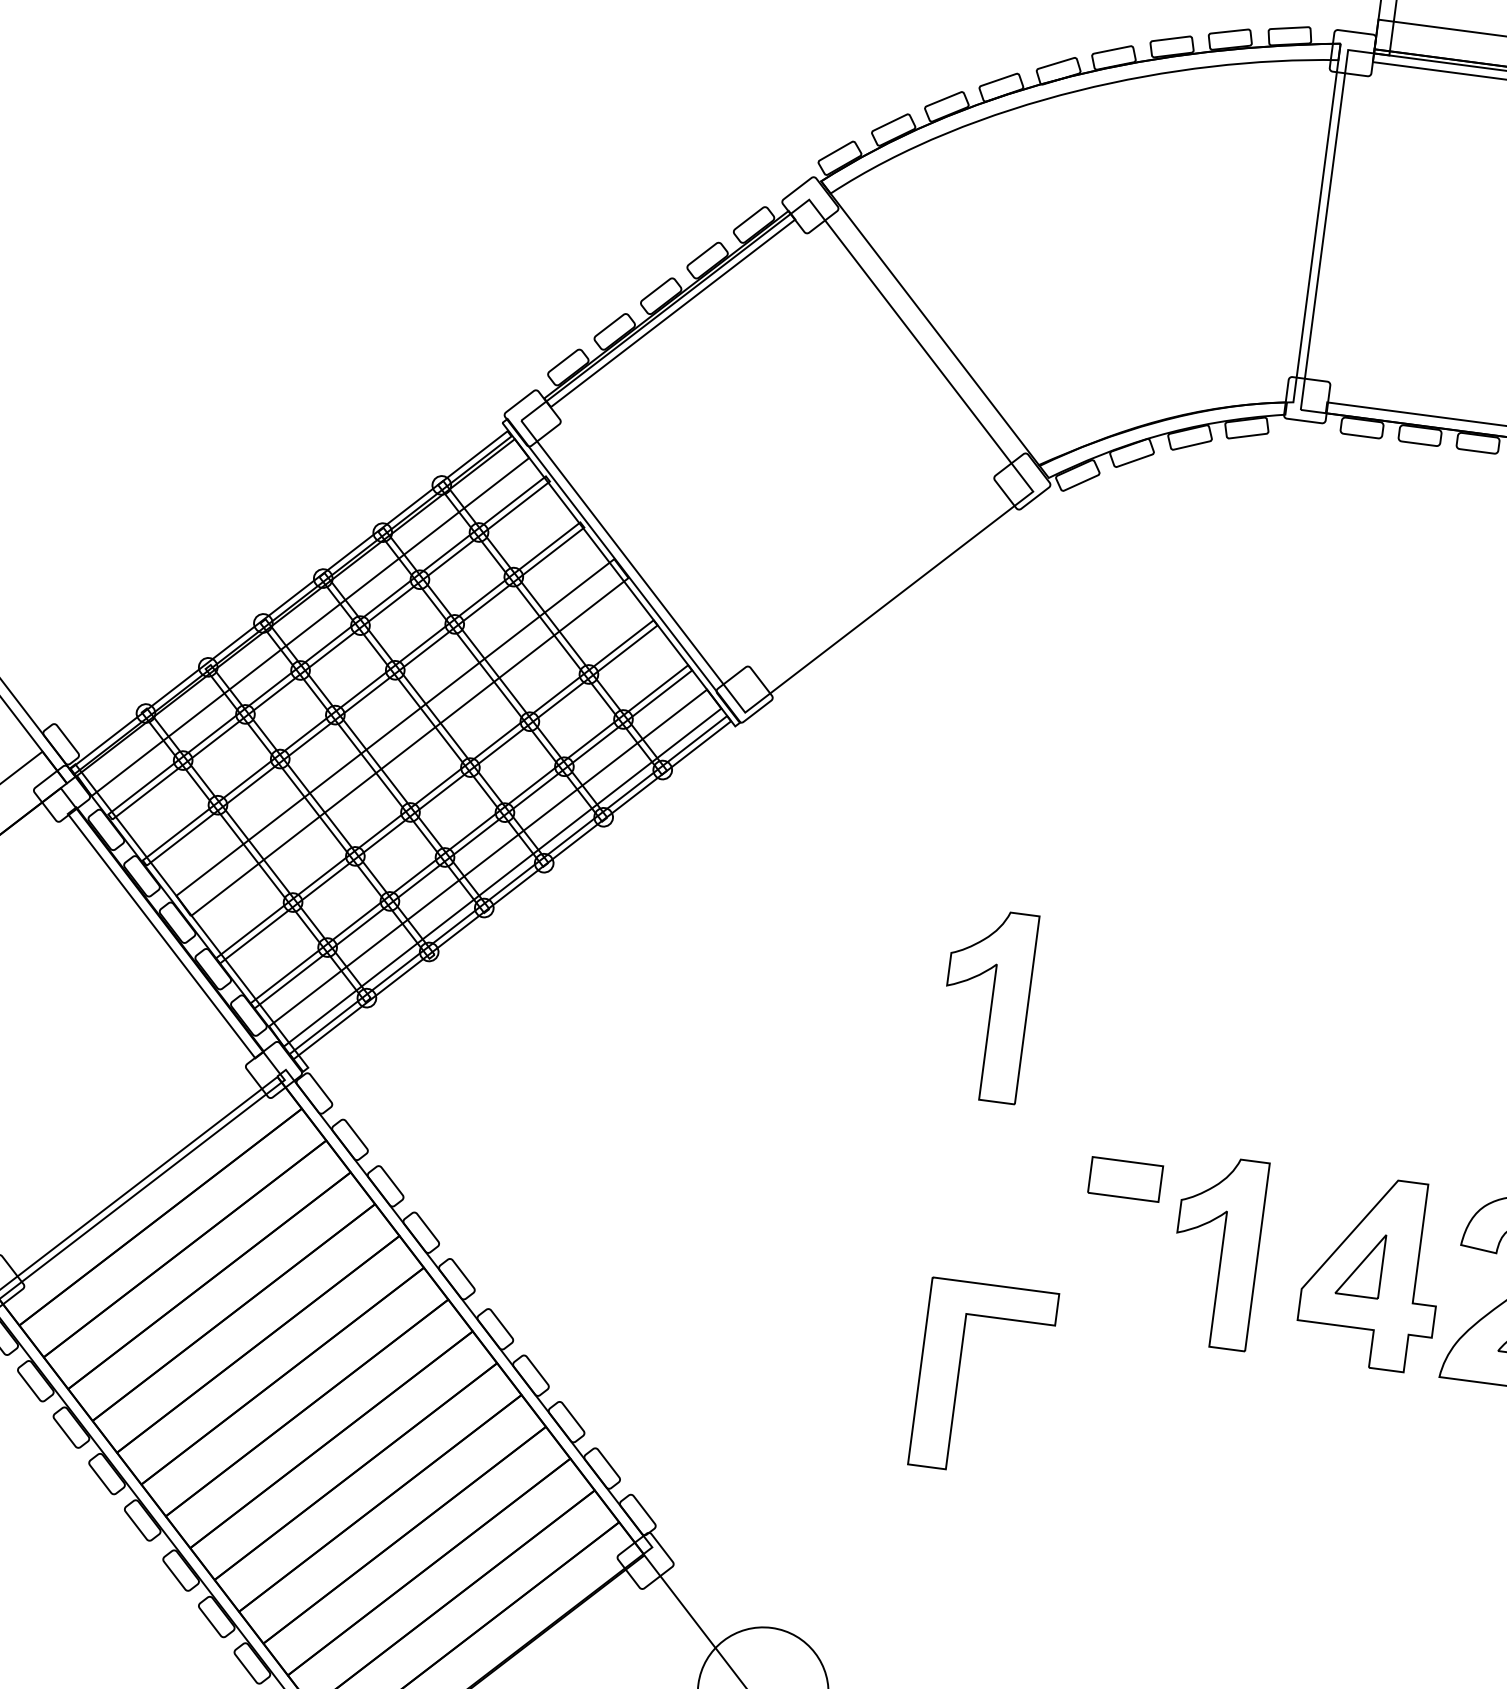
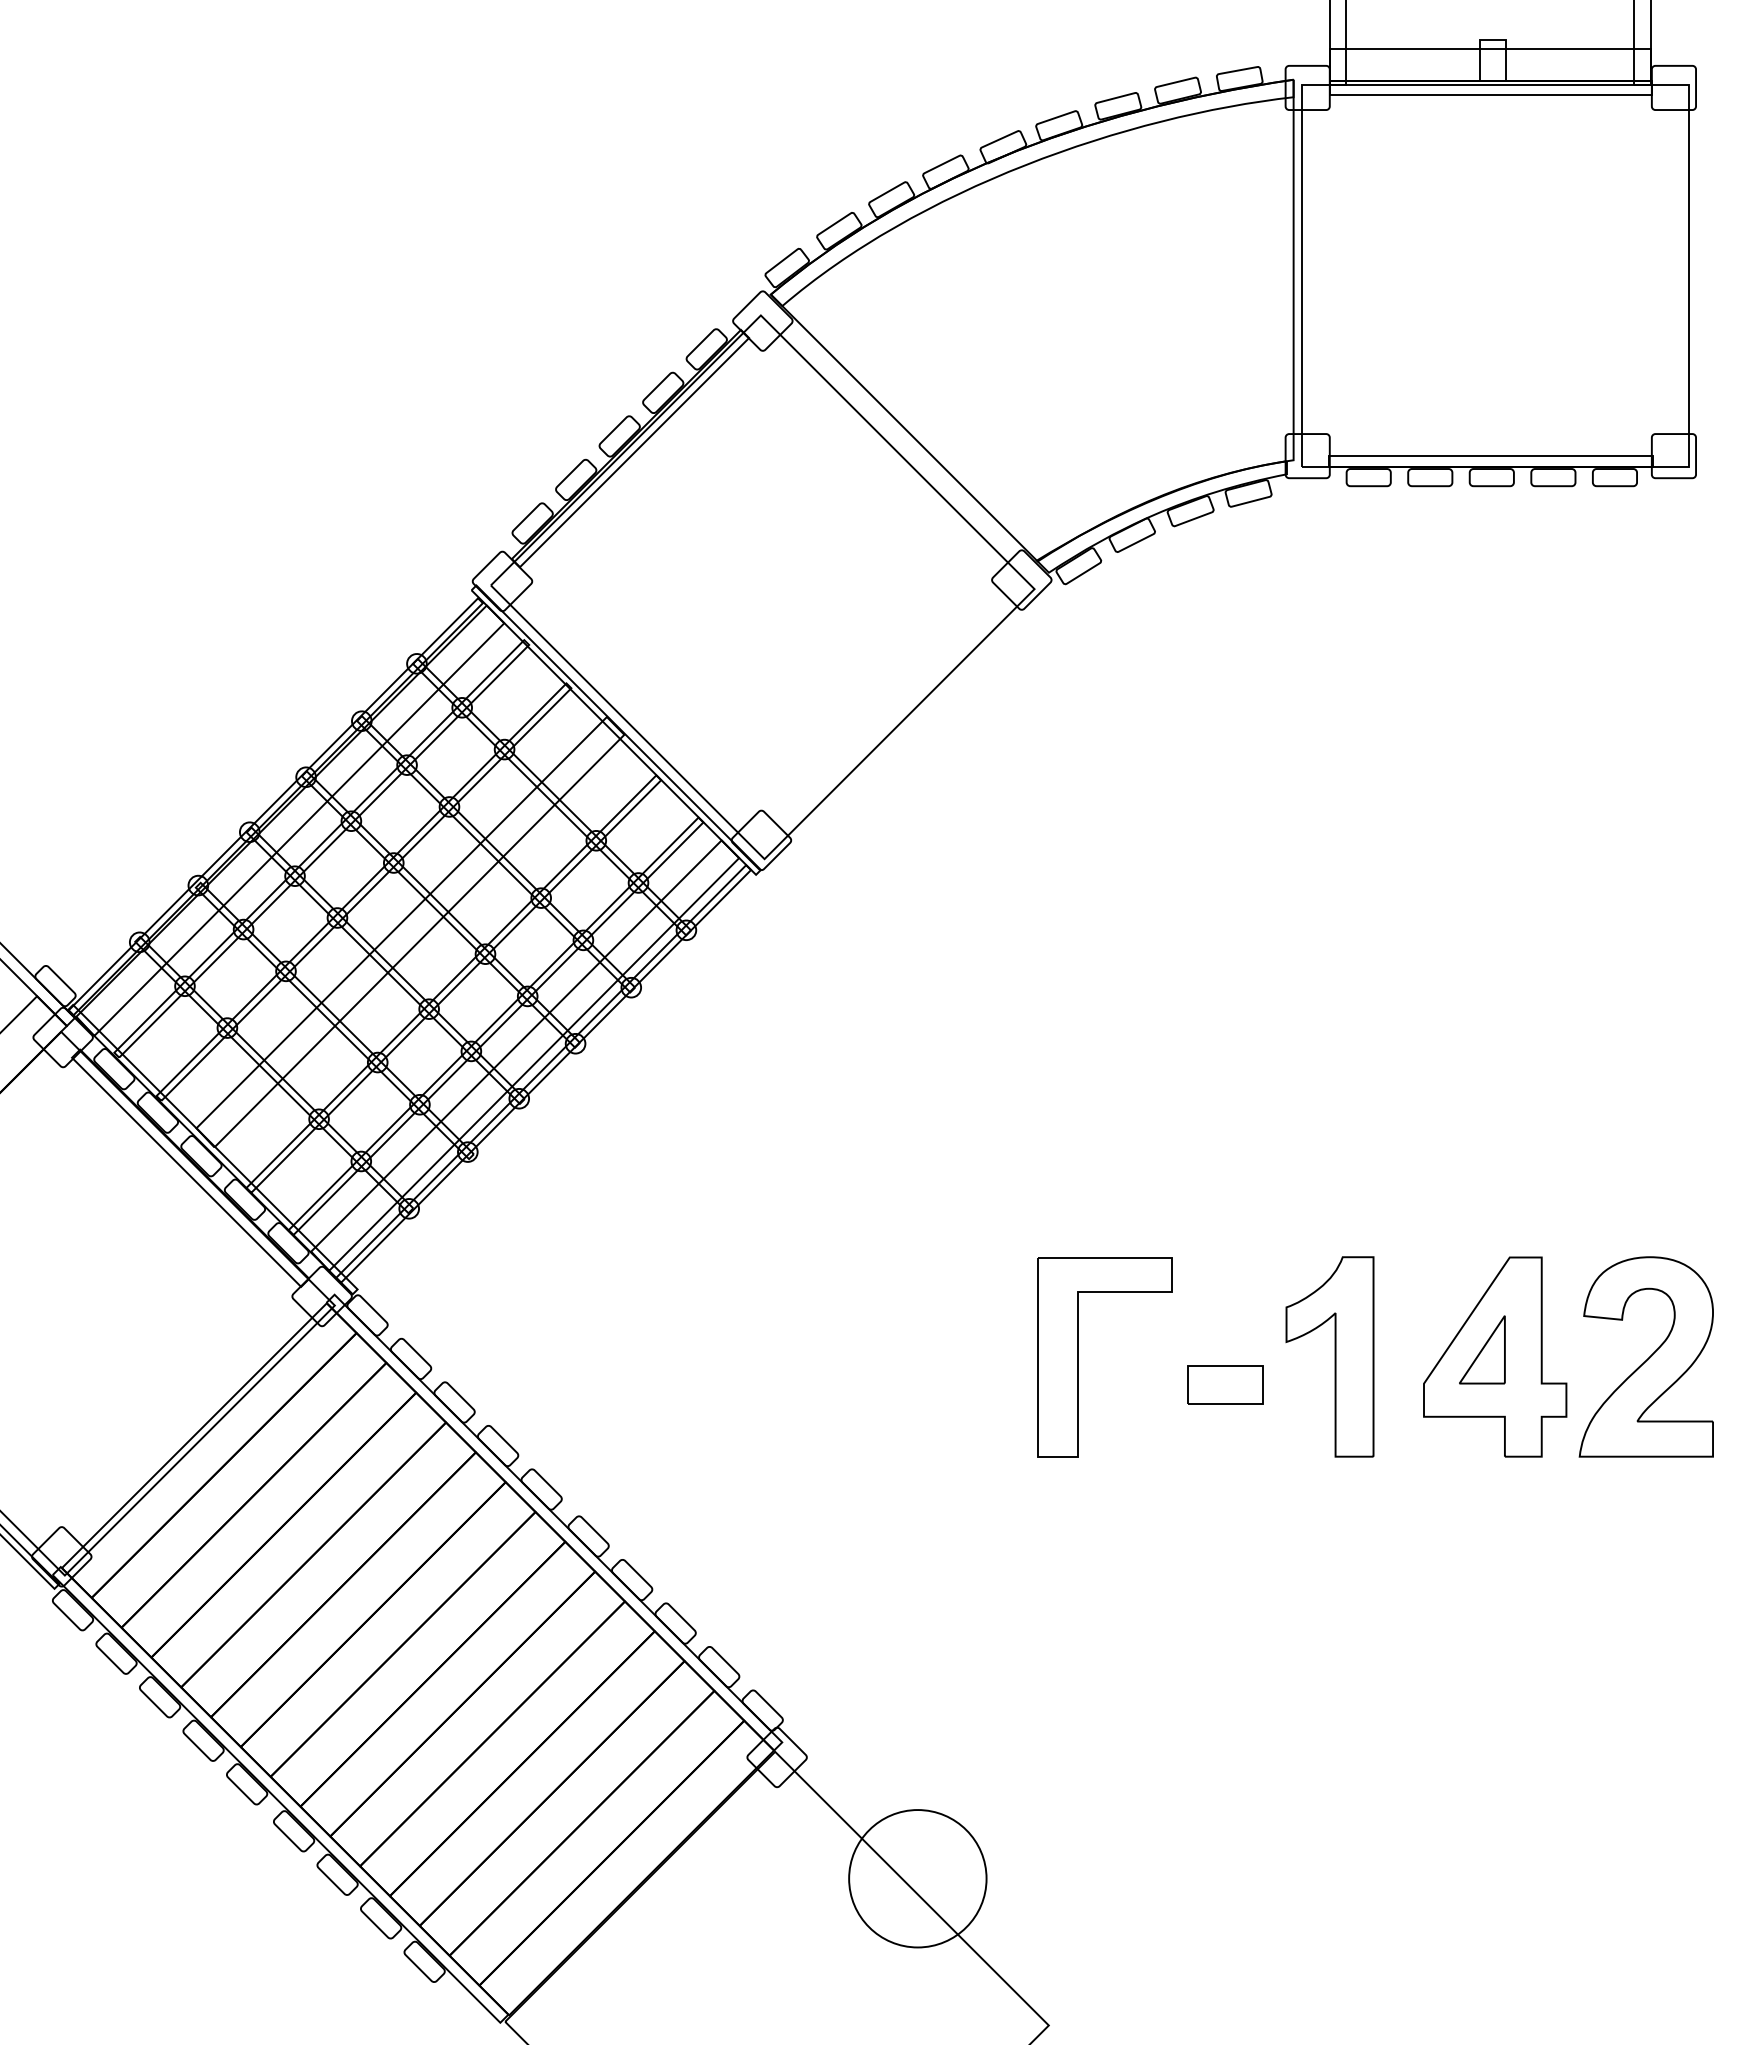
part: (985, 1004) -> (1055, 1130), removed
part: (1125, 1179) -> (1225, 1384), moved
part: (958, 1375) -> (1078, 1357), moved

